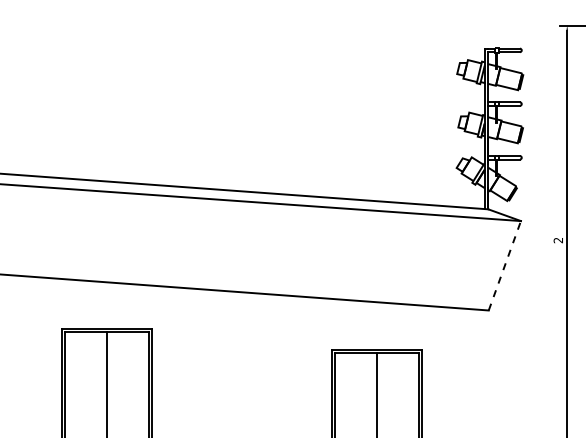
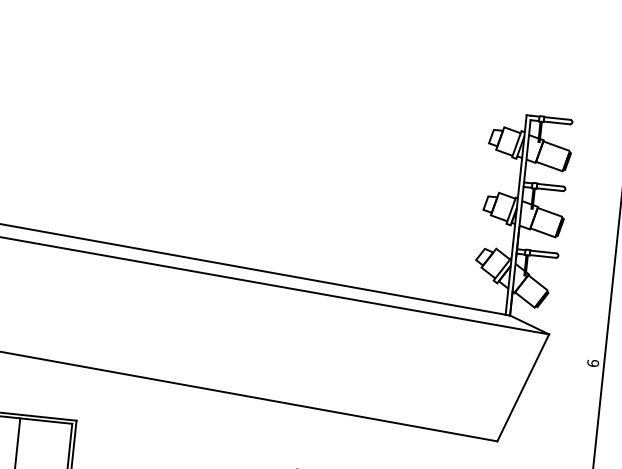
text: (558, 240) -> (593, 363), 2 -> 6
line: (504, 265) -> (522, 387), dashed -> solid

